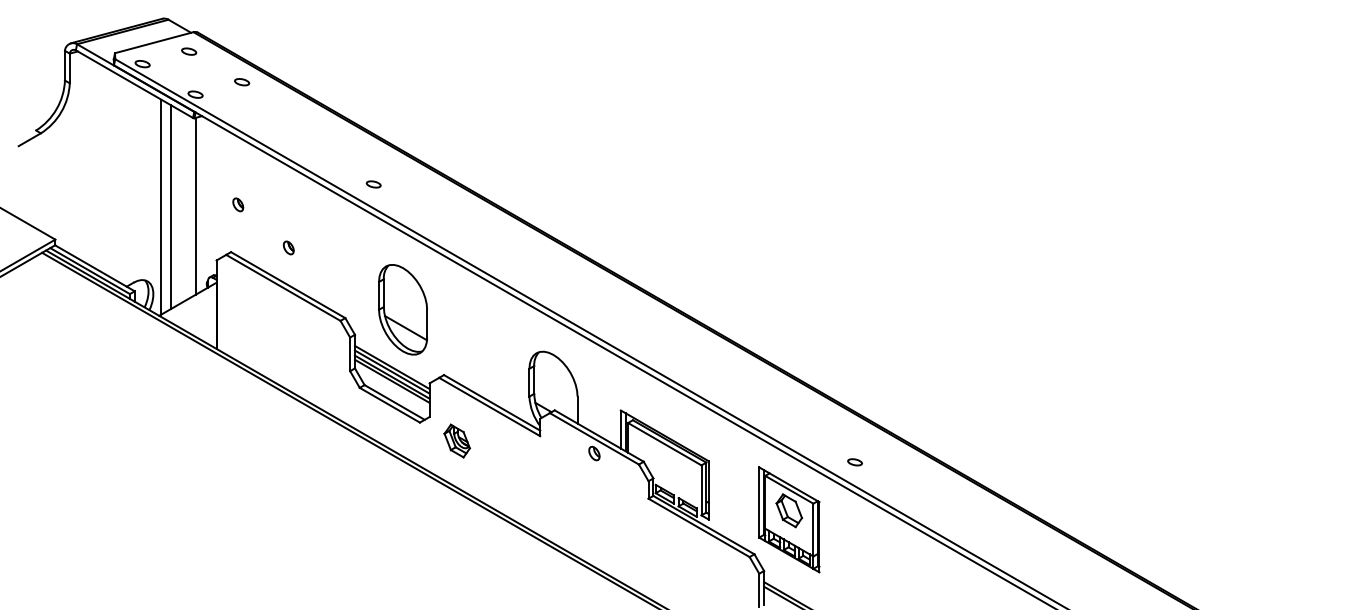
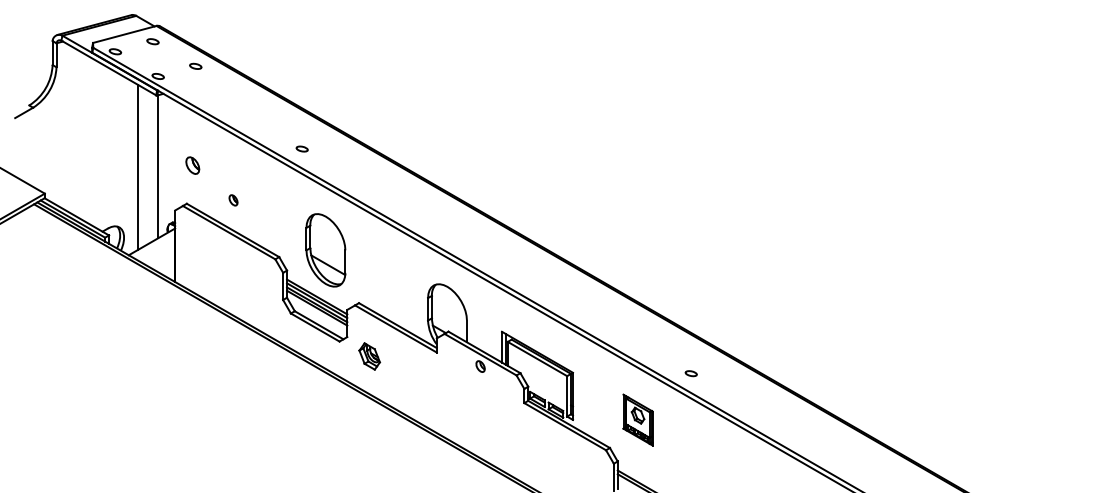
part: (238, 204) -> (192, 165), size x1.6
line: (161, 207) -> (130, 167), removed
part: (788, 519) -> (637, 419), size x0.6

